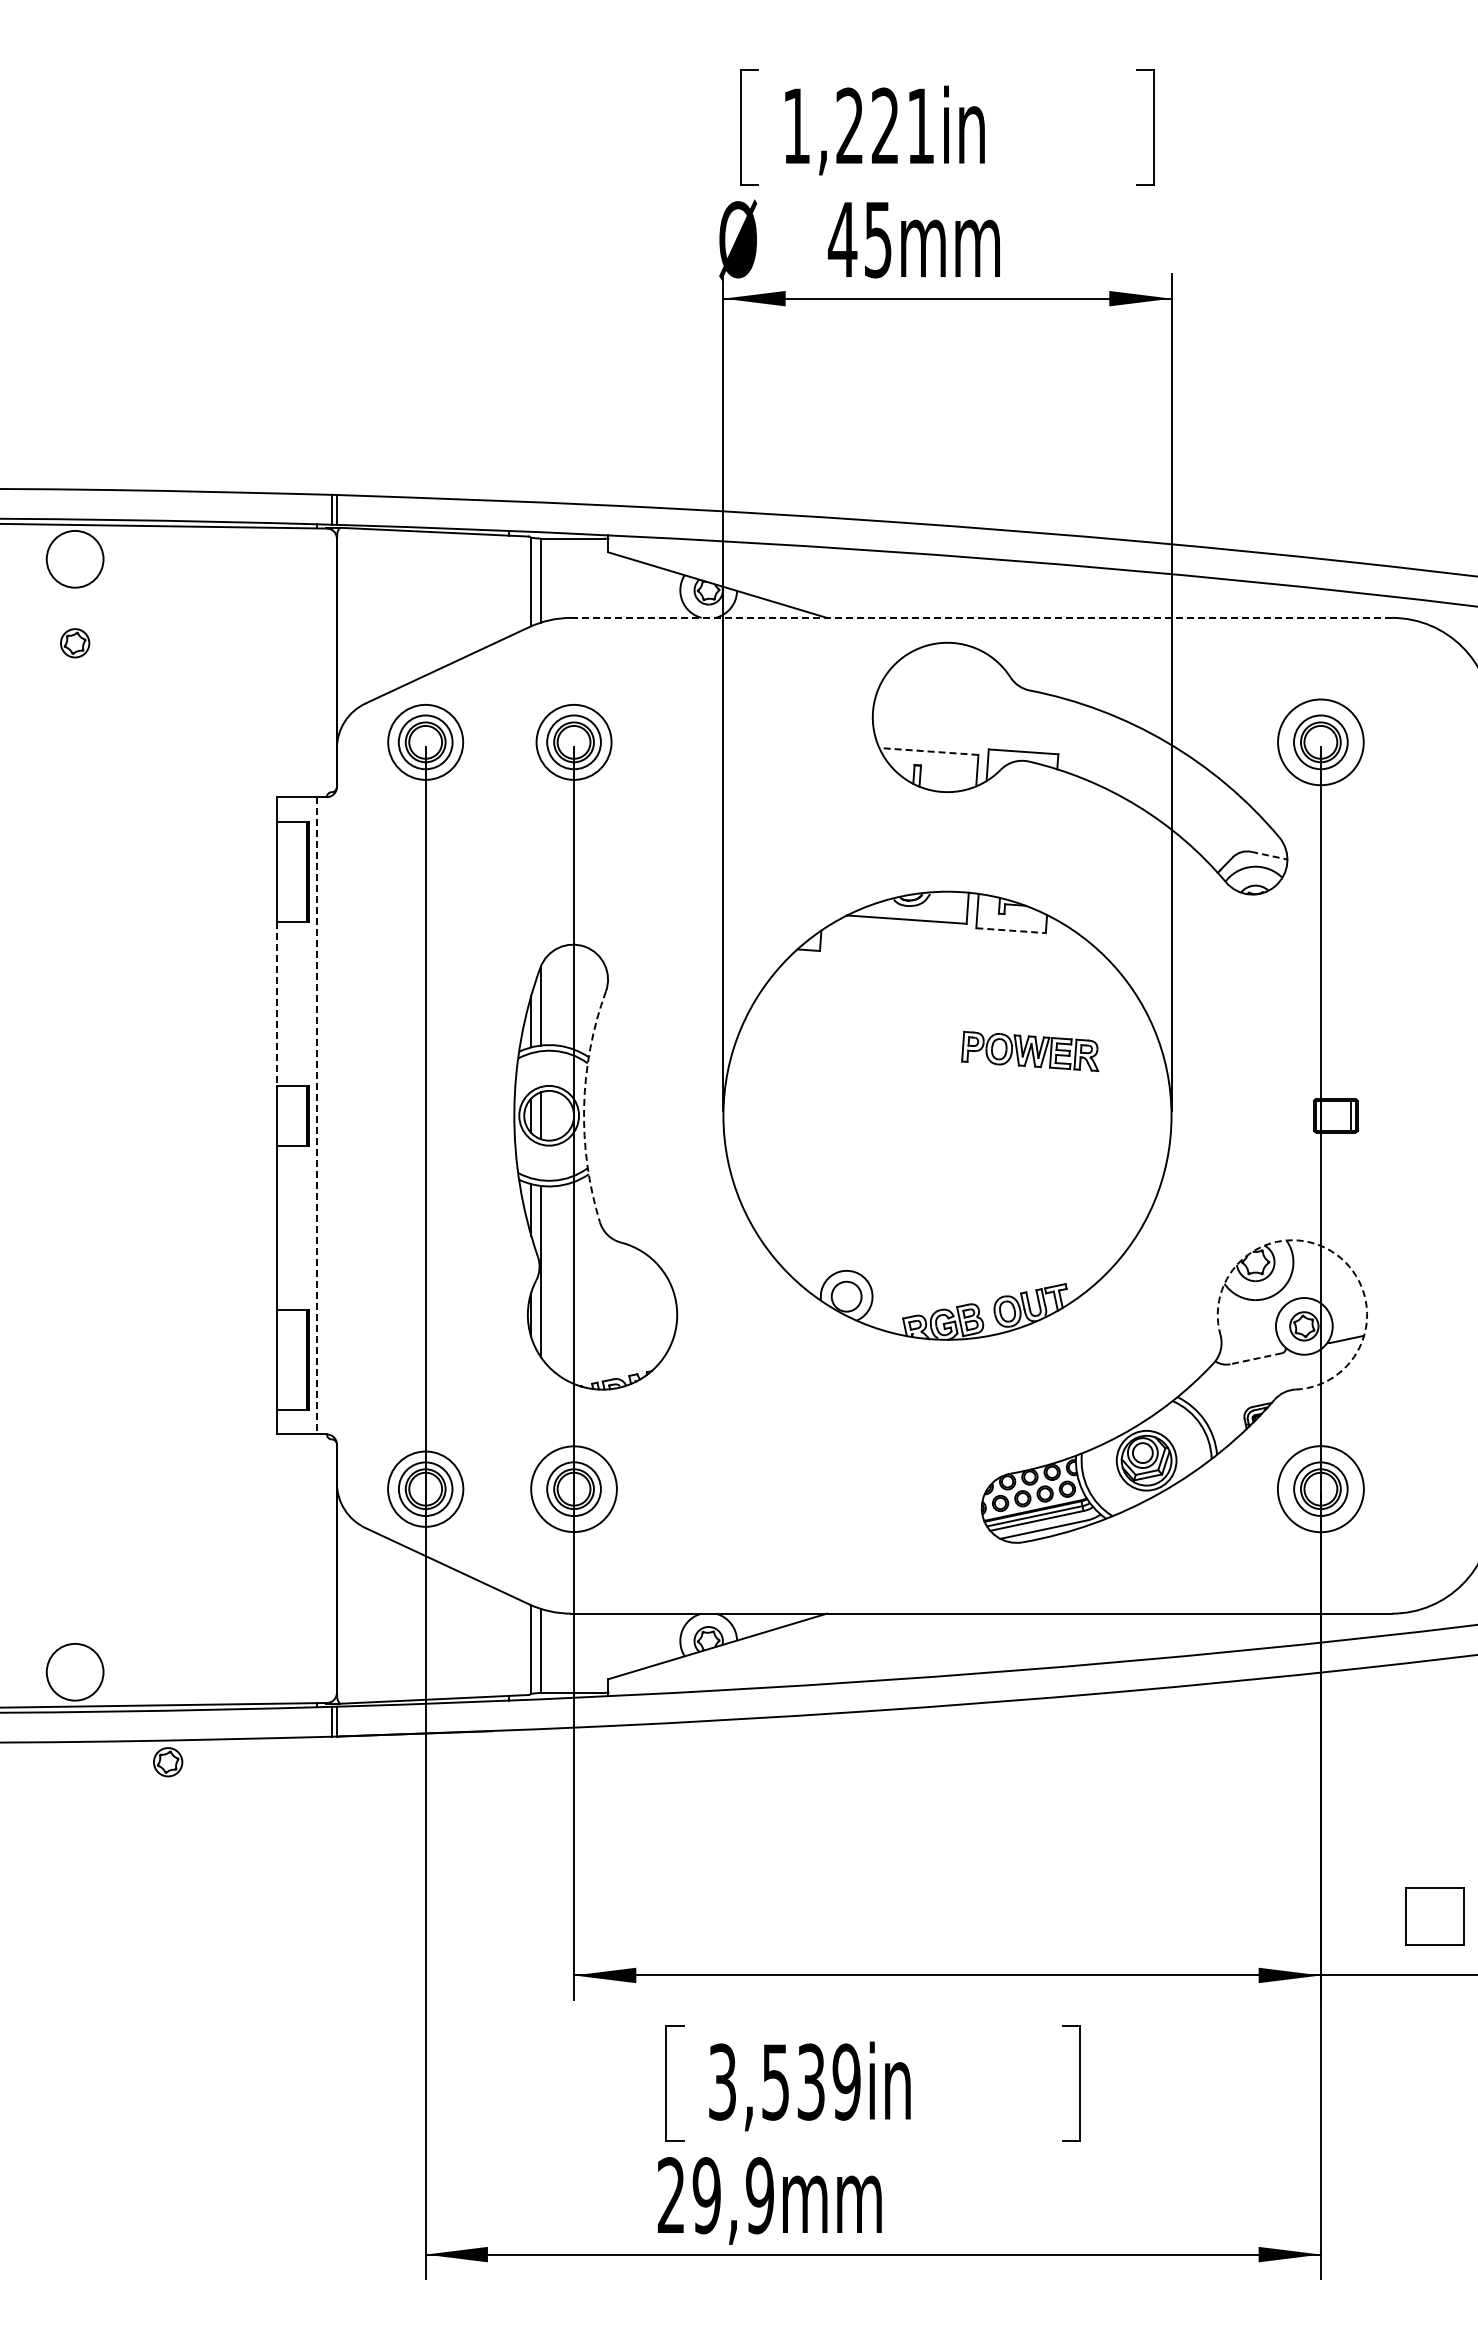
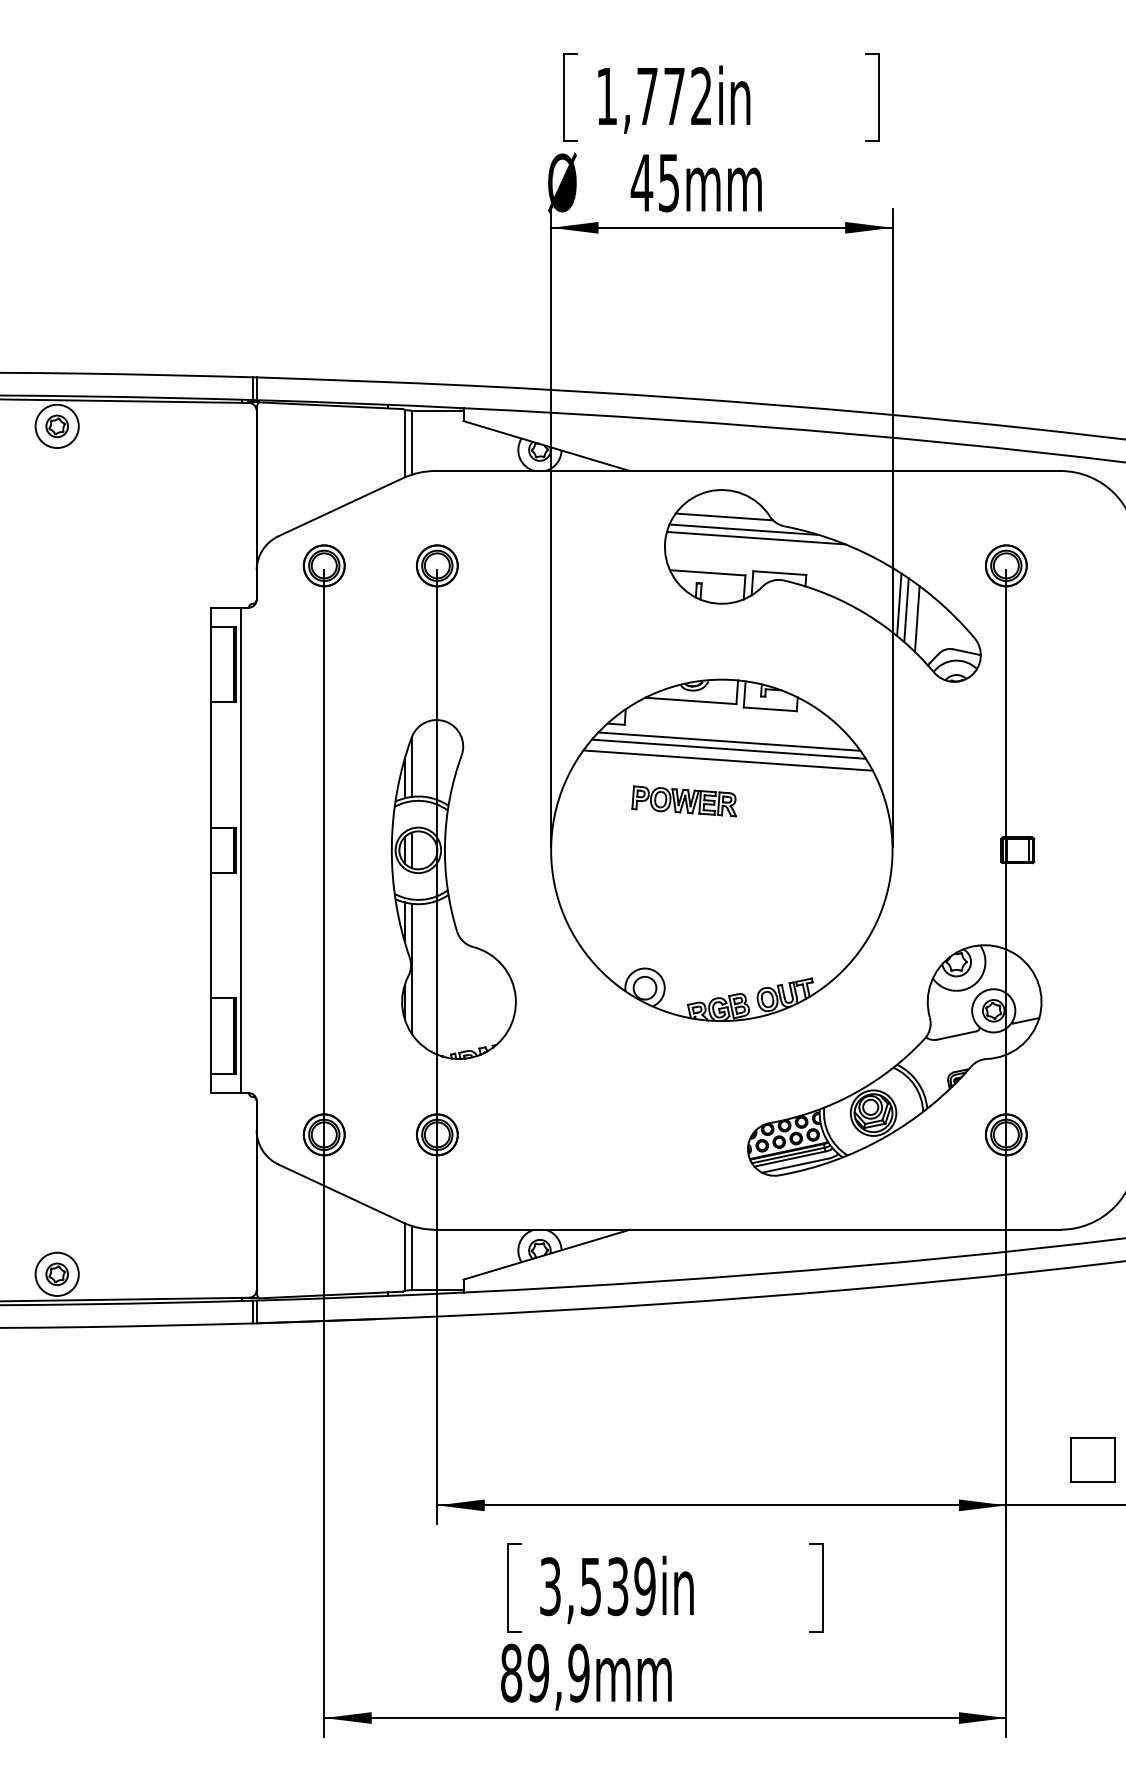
text: (884, 125) -> (673, 95), 1,221in -> 1,772in
line: (981, 617) -> (747, 470), dashed -> solid
part: (75, 643) -> (57, 426), moved
line: (950, 677) -> (724, 516), added
line: (976, 694) -> (743, 529), added
line: (992, 705) -> (756, 537), added
circle: (425, 742) -> (324, 565), size x0.71
circle: (573, 742) -> (436, 565), size x0.71
circle: (1320, 742) -> (1006, 565), size x0.62
line: (928, 751) -> (707, 572), dashed -> solid
line: (1180, 793) -> (899, 604), added
line: (1189, 800) -> (906, 610), added
line: (1204, 812) -> (917, 619), added
line: (1269, 855) -> (967, 652), dashed -> solid
line: (1011, 930) -> (770, 709), dashed -> solid
line: (957, 973) -> (729, 741), added
line: (956, 982) -> (728, 748), added
line: (955, 997) -> (727, 760), added
line: (277, 1004) -> (211, 765), dashed -> solid
part: (1030, 1050) -> (684, 800), moved
arc: (584, 1106) -> (445, 843), dashed -> solid
line: (316, 1115) -> (241, 850), dashed -> solid
arc: (1336, 1254) -> (1018, 956), dashed -> solid
line: (1255, 1358) -> (956, 1035), dashed -> solid
circle: (573, 1488) -> (436, 1134), size x0.62
circle: (425, 1489) -> (324, 1135), size x0.71
circle: (1320, 1489) -> (1006, 1135), size x0.62
part: (168, 1762) -> (57, 1274), moved
text: (671, 2195) -> (511, 1673), 29,9mm -> 89,9mm

